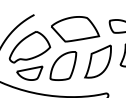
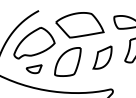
part: (97, 61) -> (102, 57), size x0.7
part: (28, 72) -> (33, 68), size x0.6

